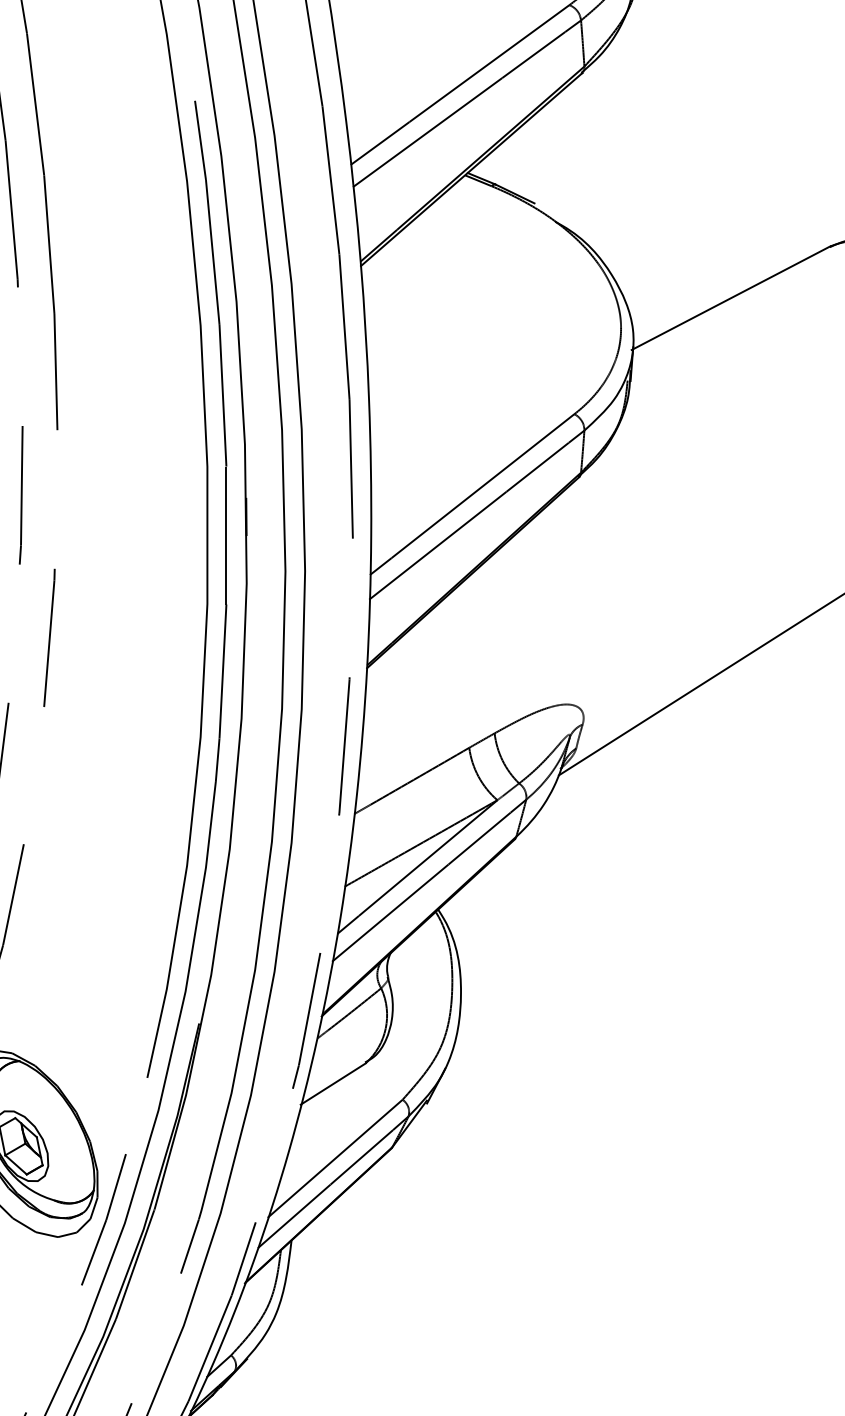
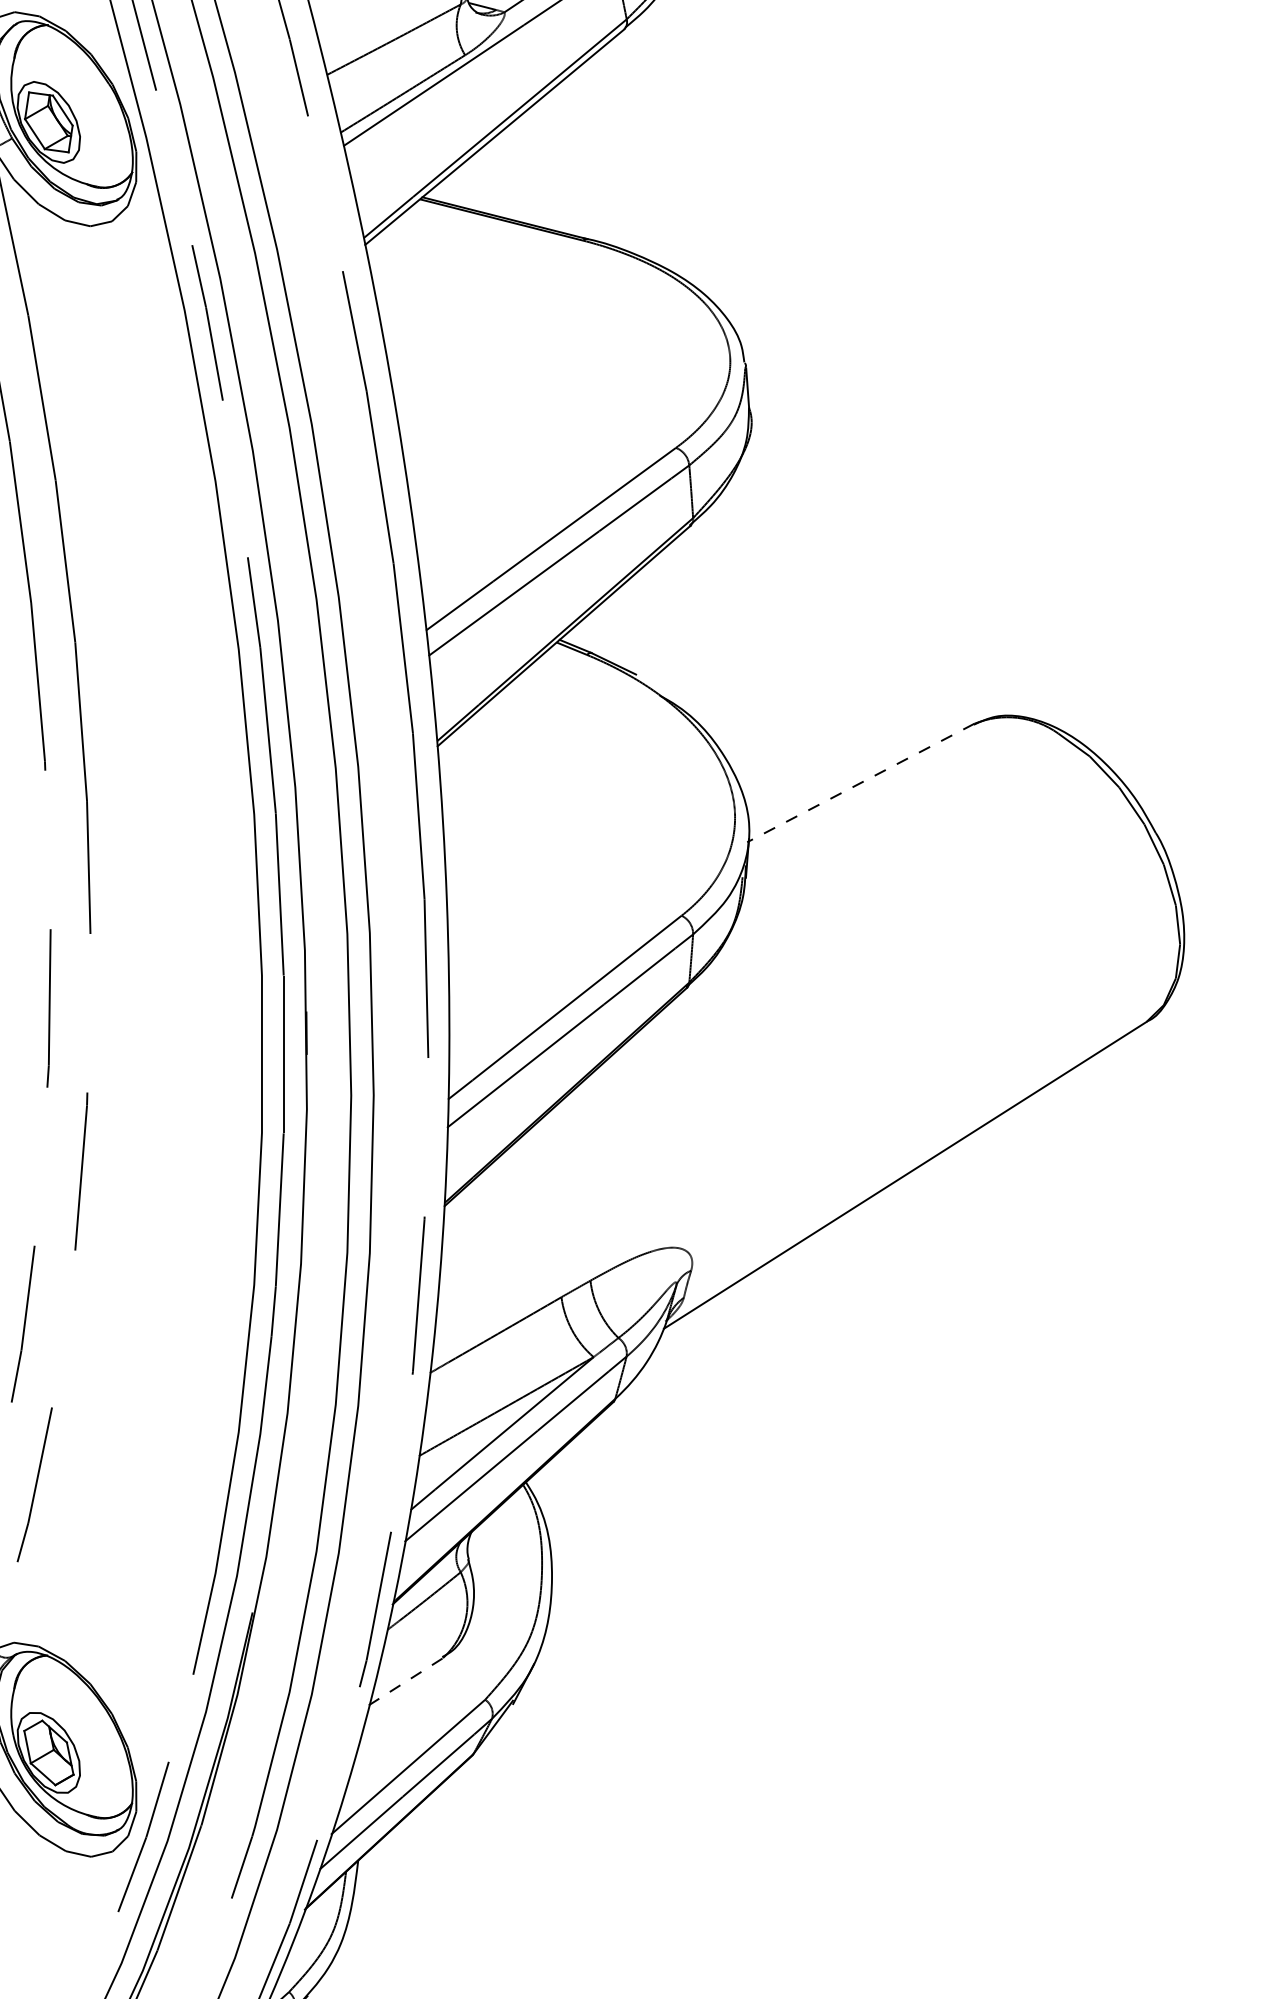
line: (730, 298) -> (860, 783), solid -> dashed
line: (333, 1083) -> (406, 1681), solid -> dashed

